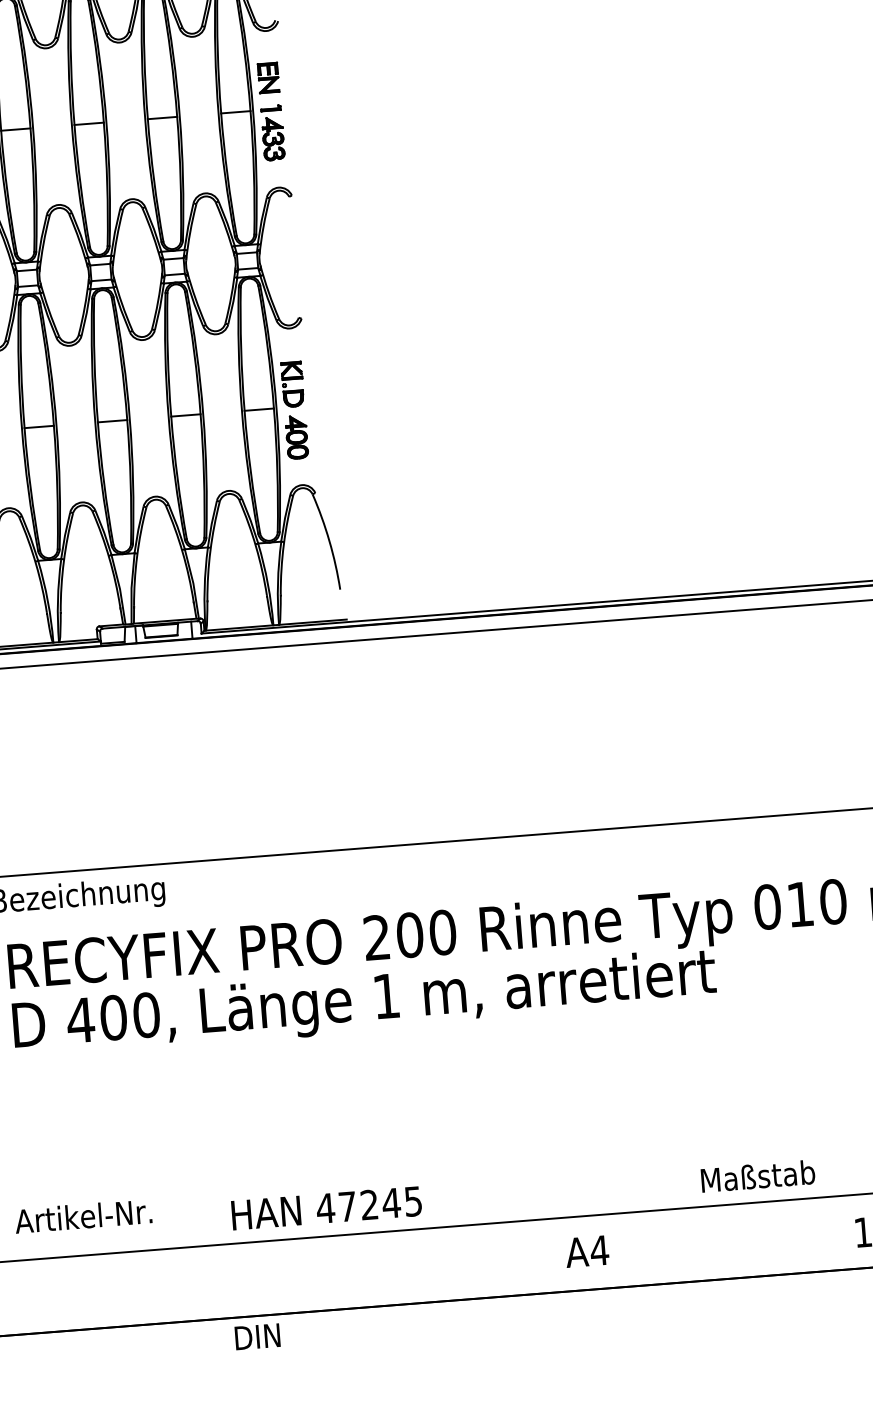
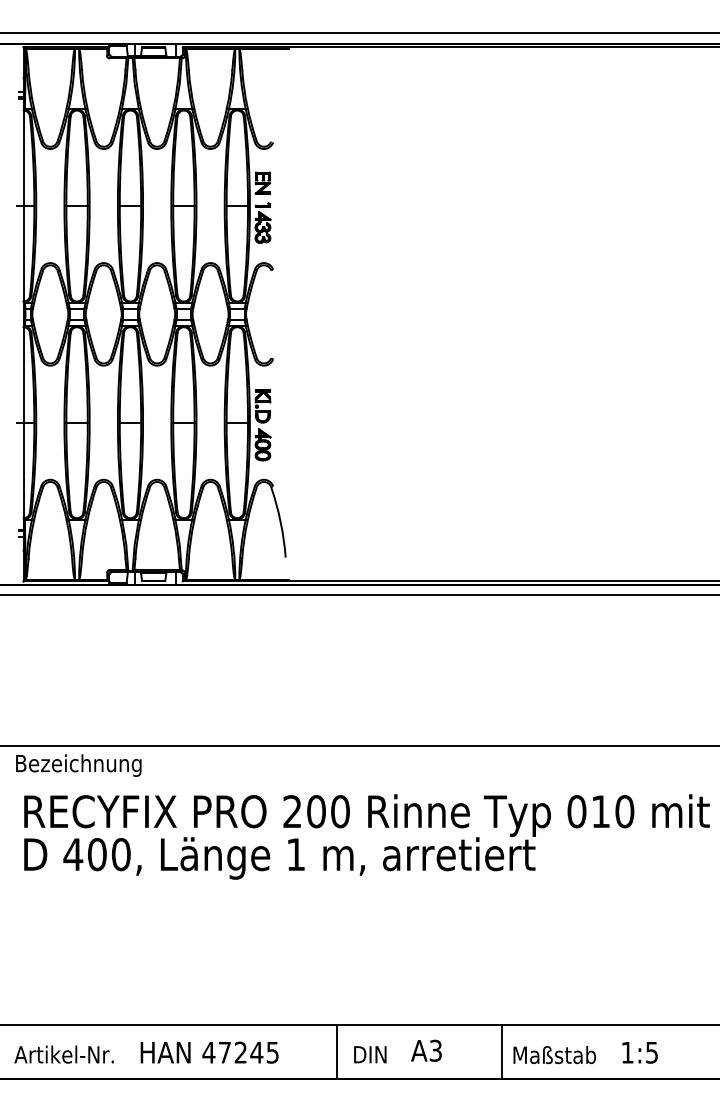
text: (757, 1176) -> (554, 1055), moved
text: (326, 1208) -> (209, 1052), moved
text: (82, 1216) -> (63, 1054), moved
line: (689, 1244) -> (501, 1051), added
text: (599, 1250) -> (435, 1050), A4 -> A3
line: (463, 1262) -> (336, 1051), added
text: (257, 1336) -> (370, 1054), moved

